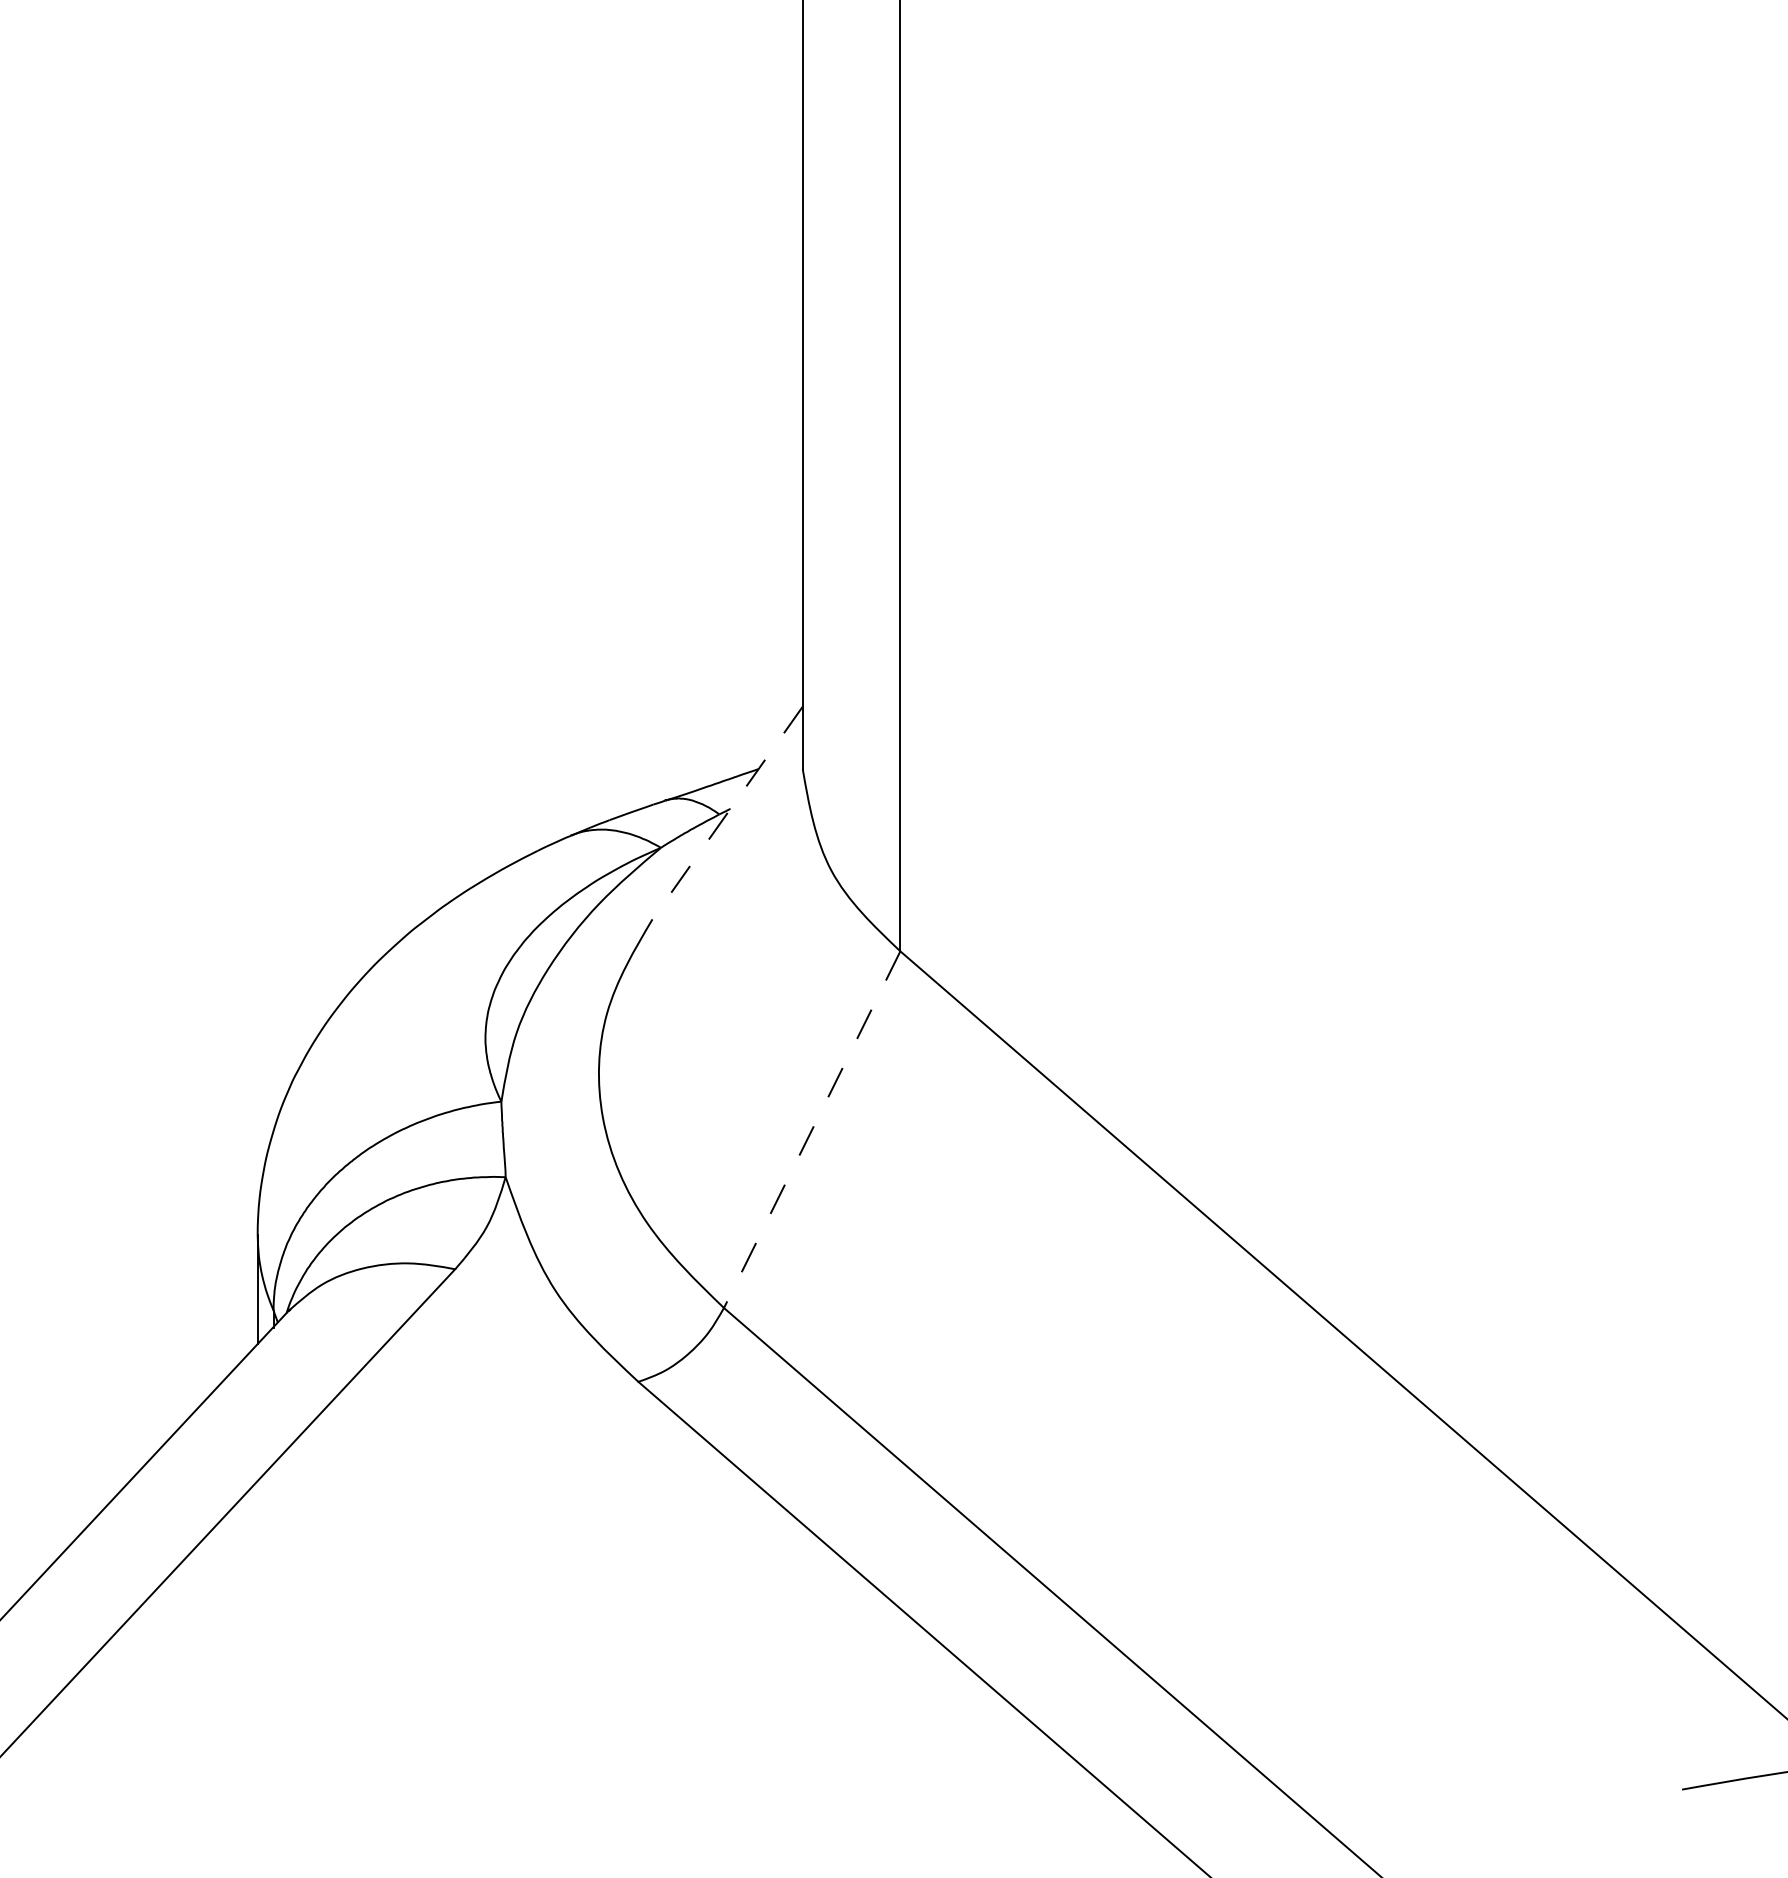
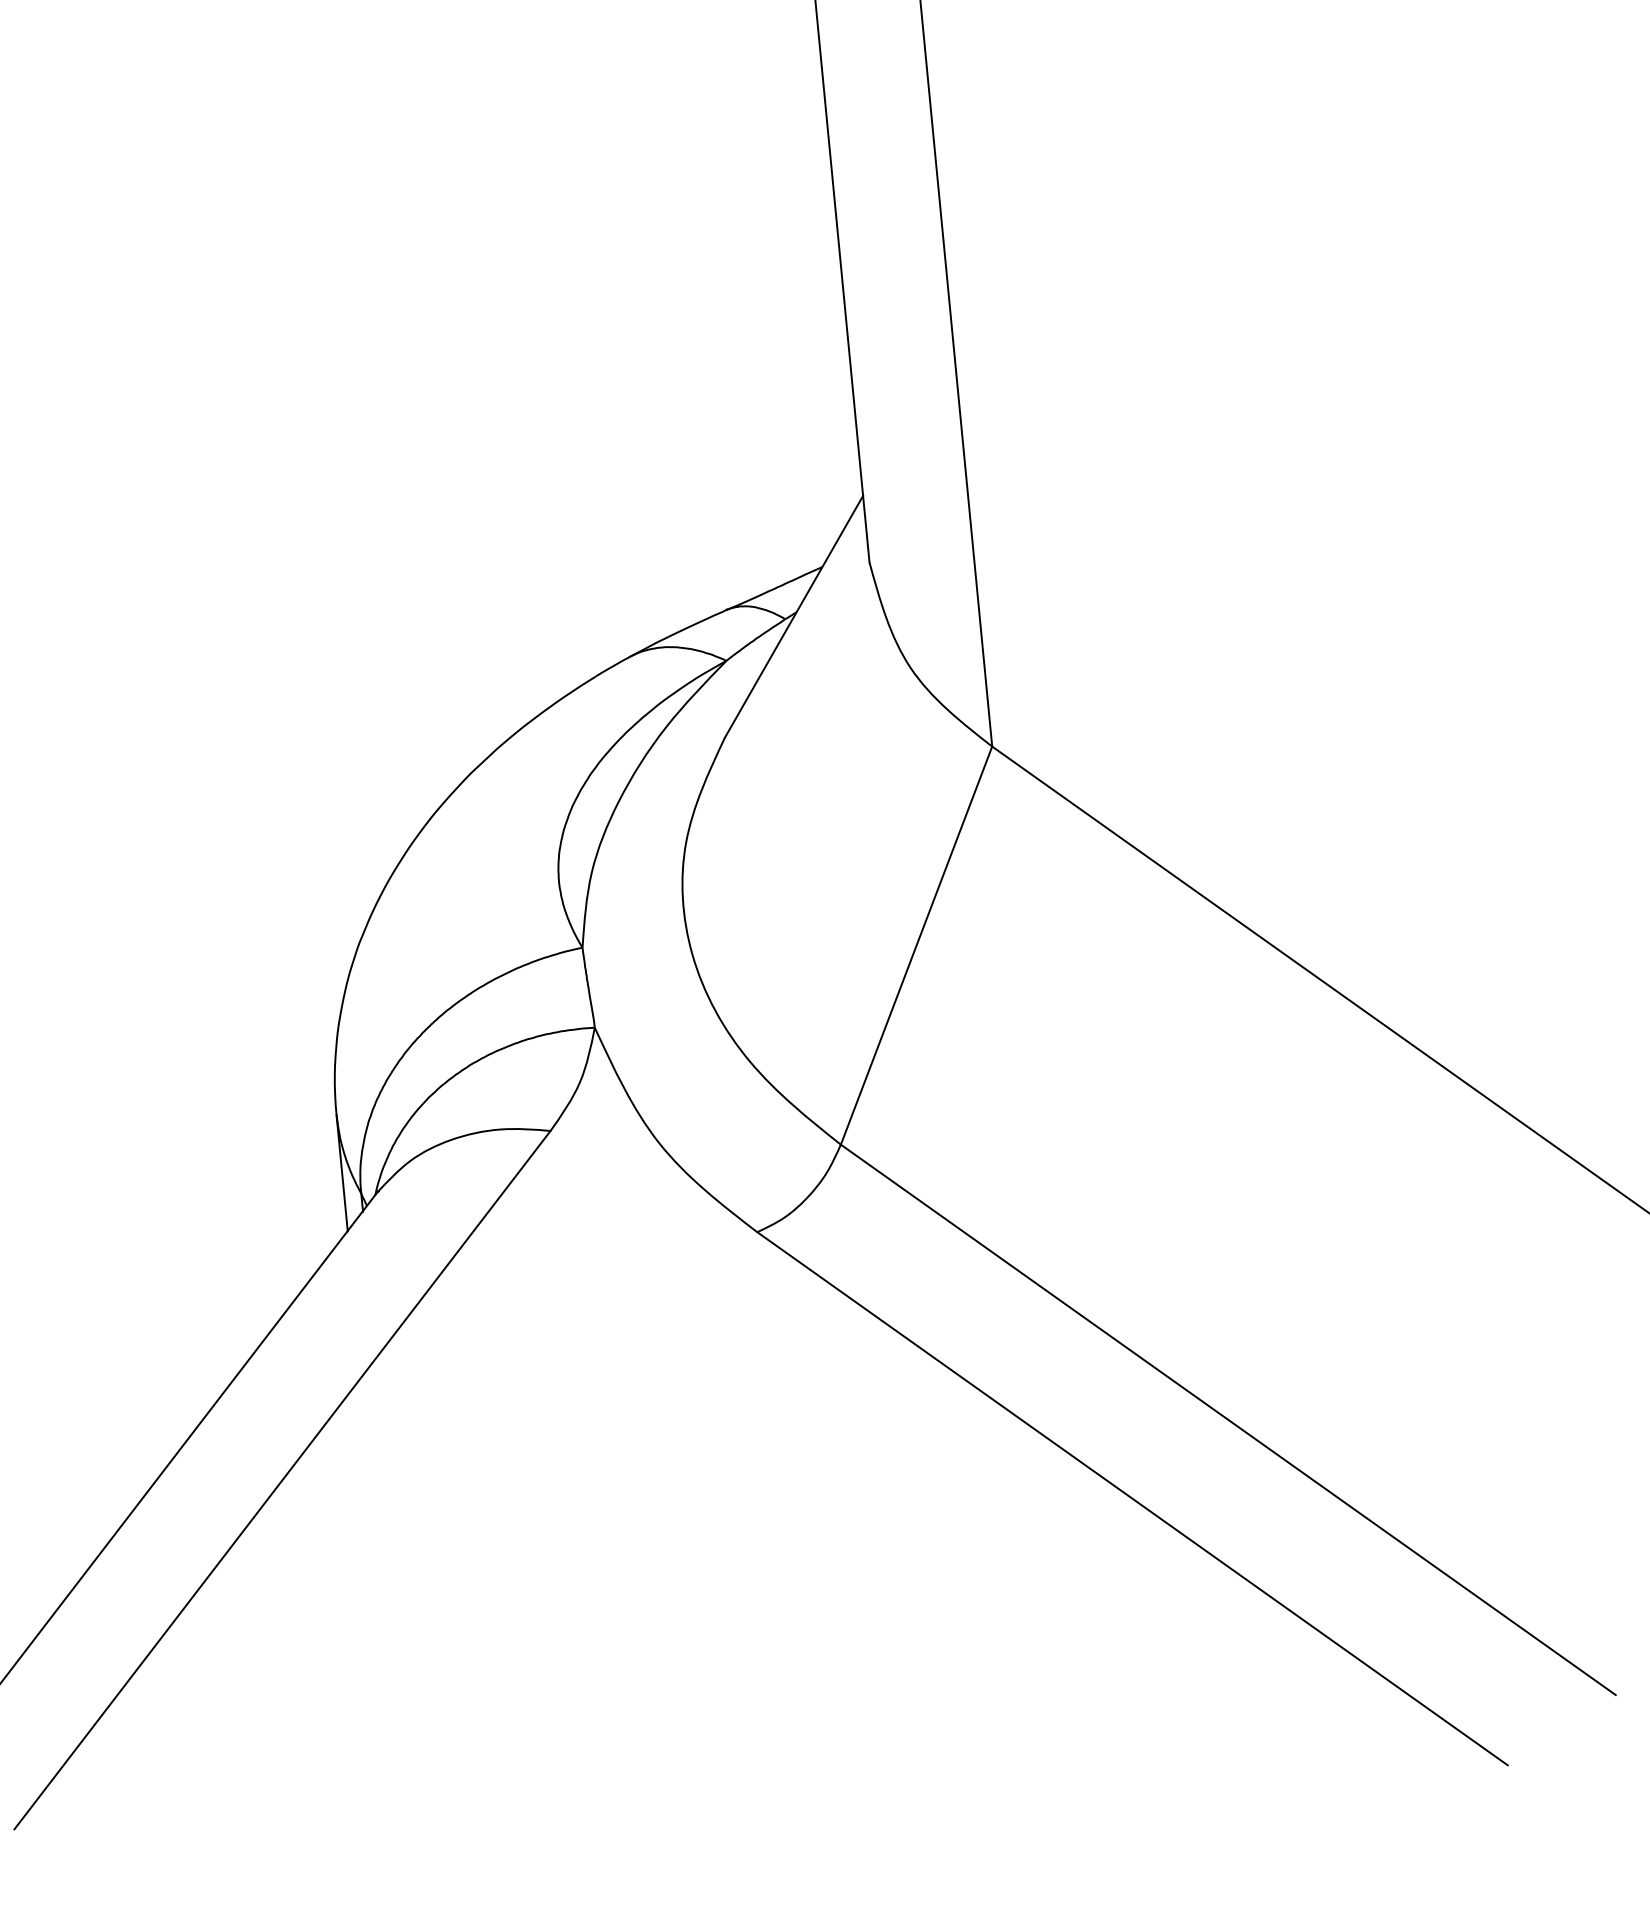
line: (727, 813) -> (793, 617), dashed -> solid
line: (812, 1129) -> (916, 945), dashed -> solid

